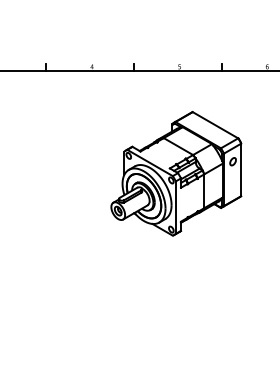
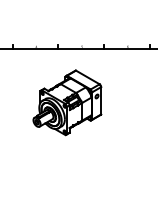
part: (176, 173) -> (67, 102), moved

